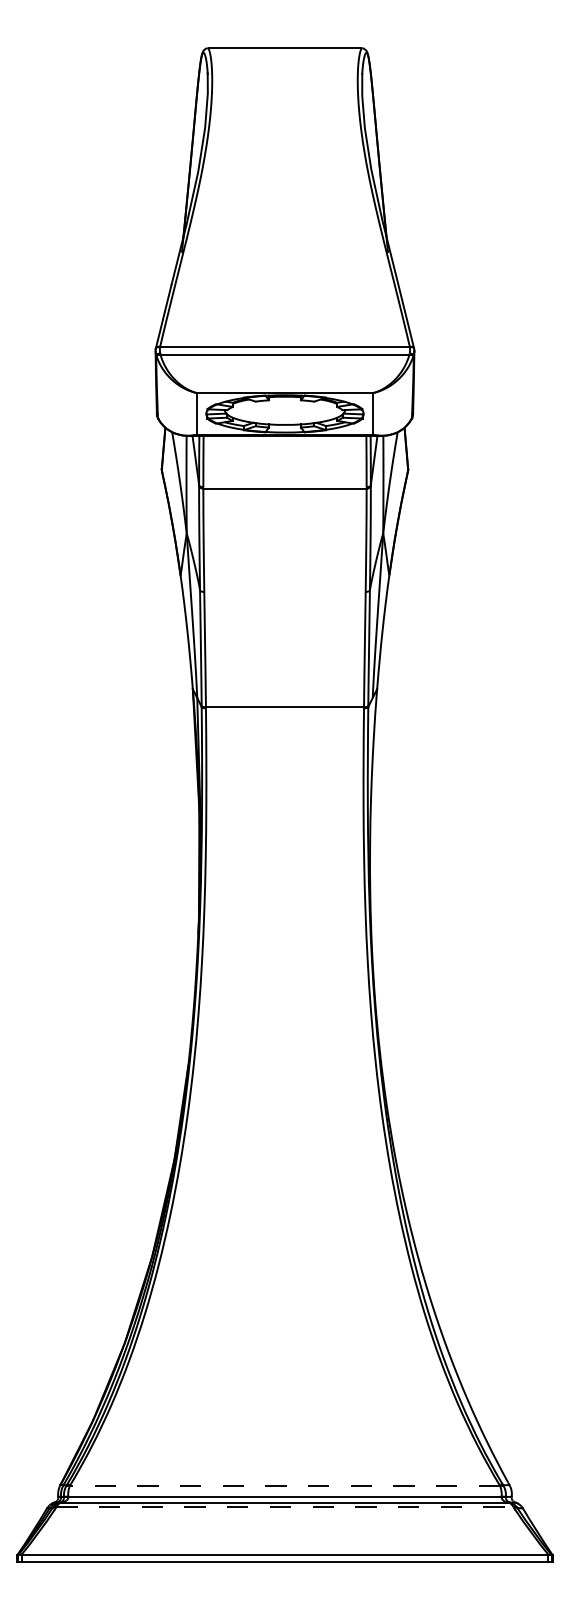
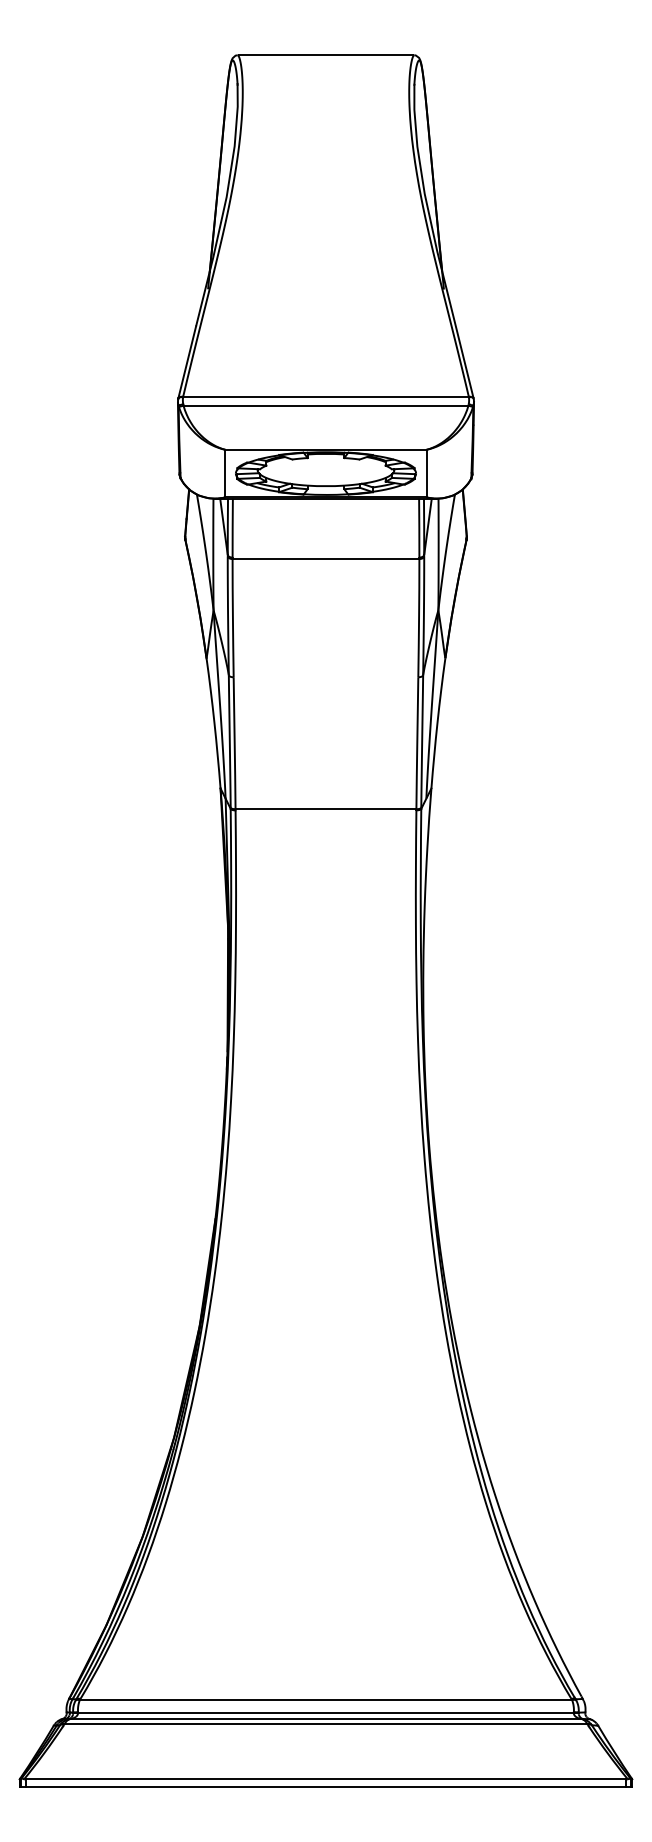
line: (284, 1486) -> (325, 1700), dashed -> solid
line: (284, 1507) -> (325, 1724), dashed -> solid

